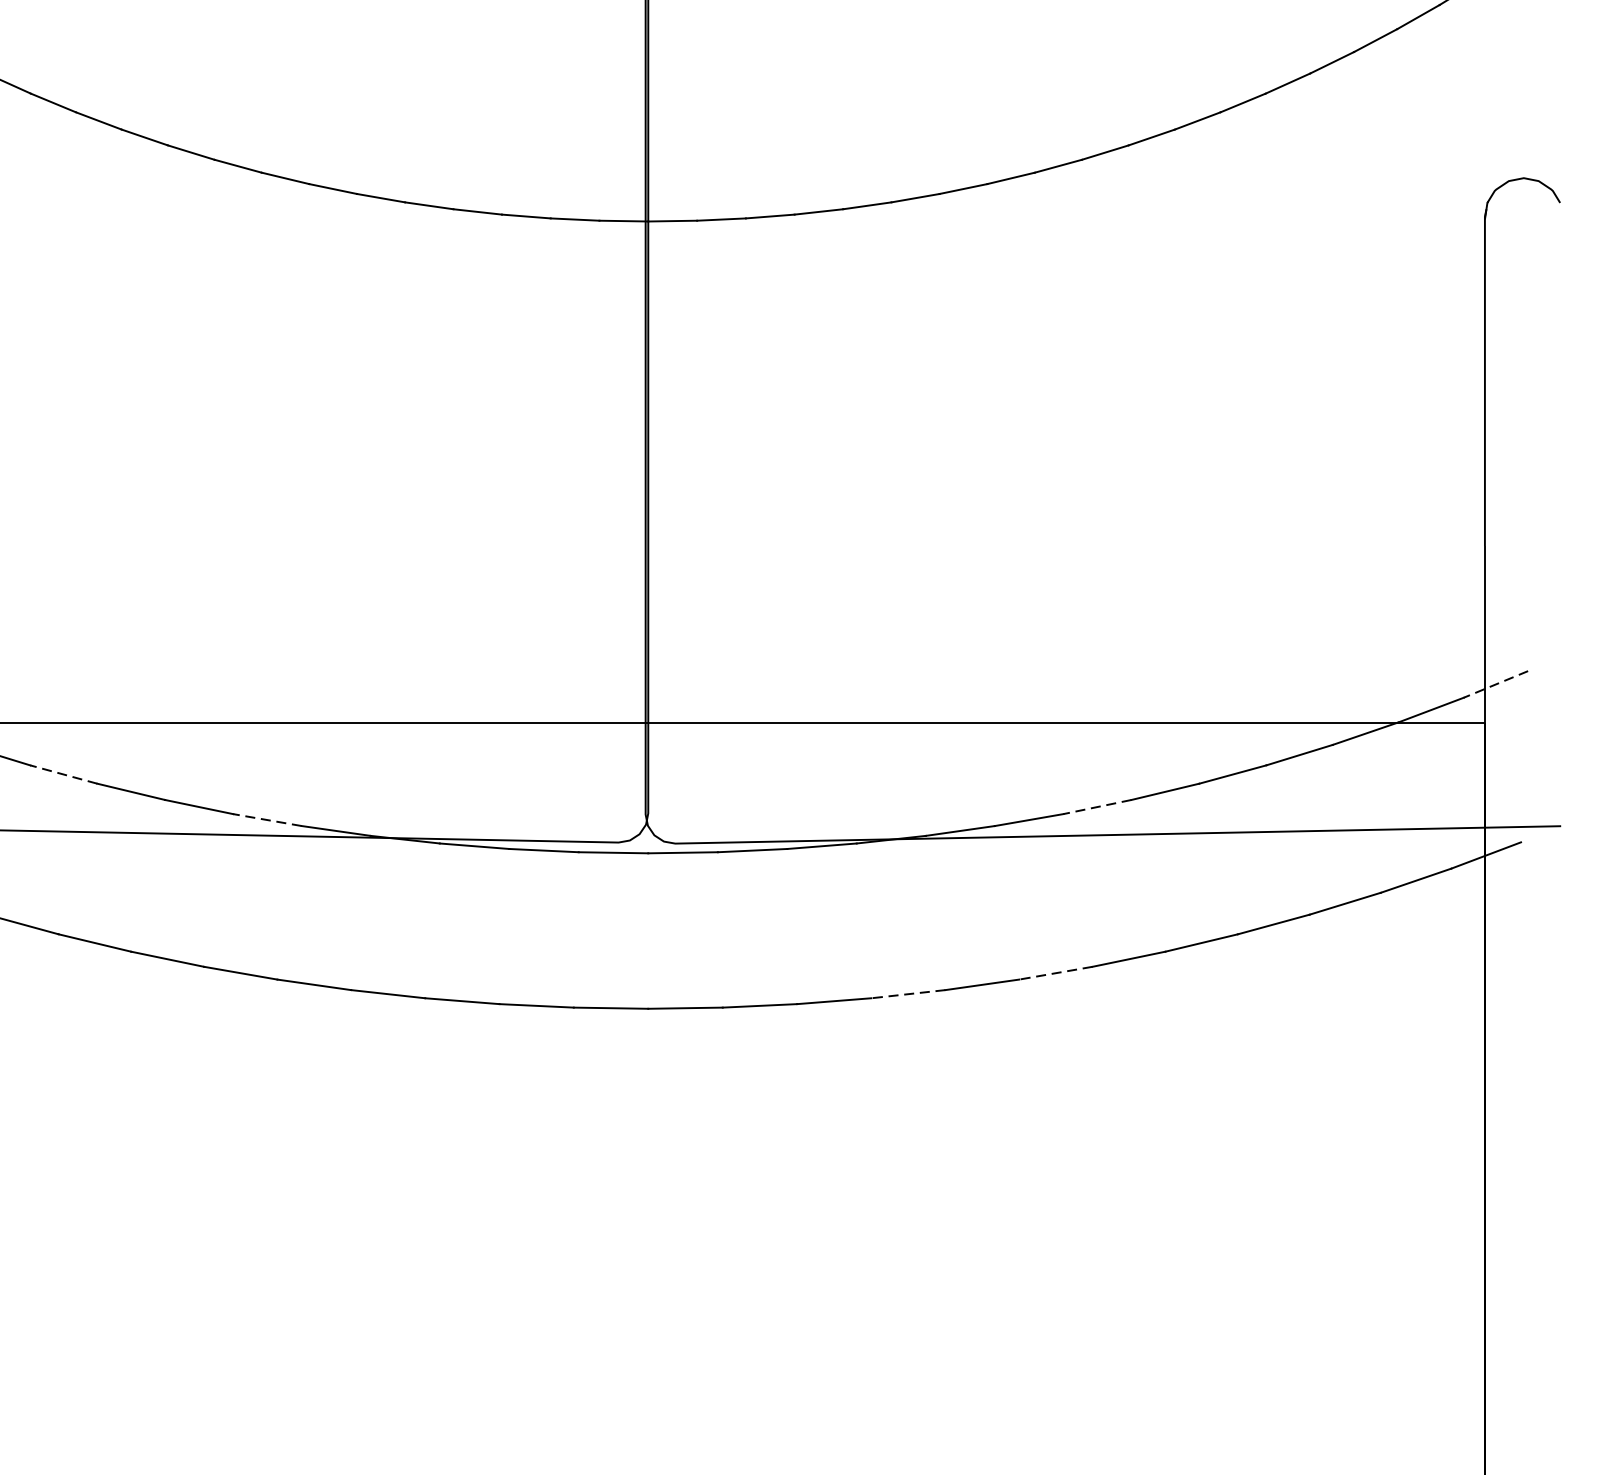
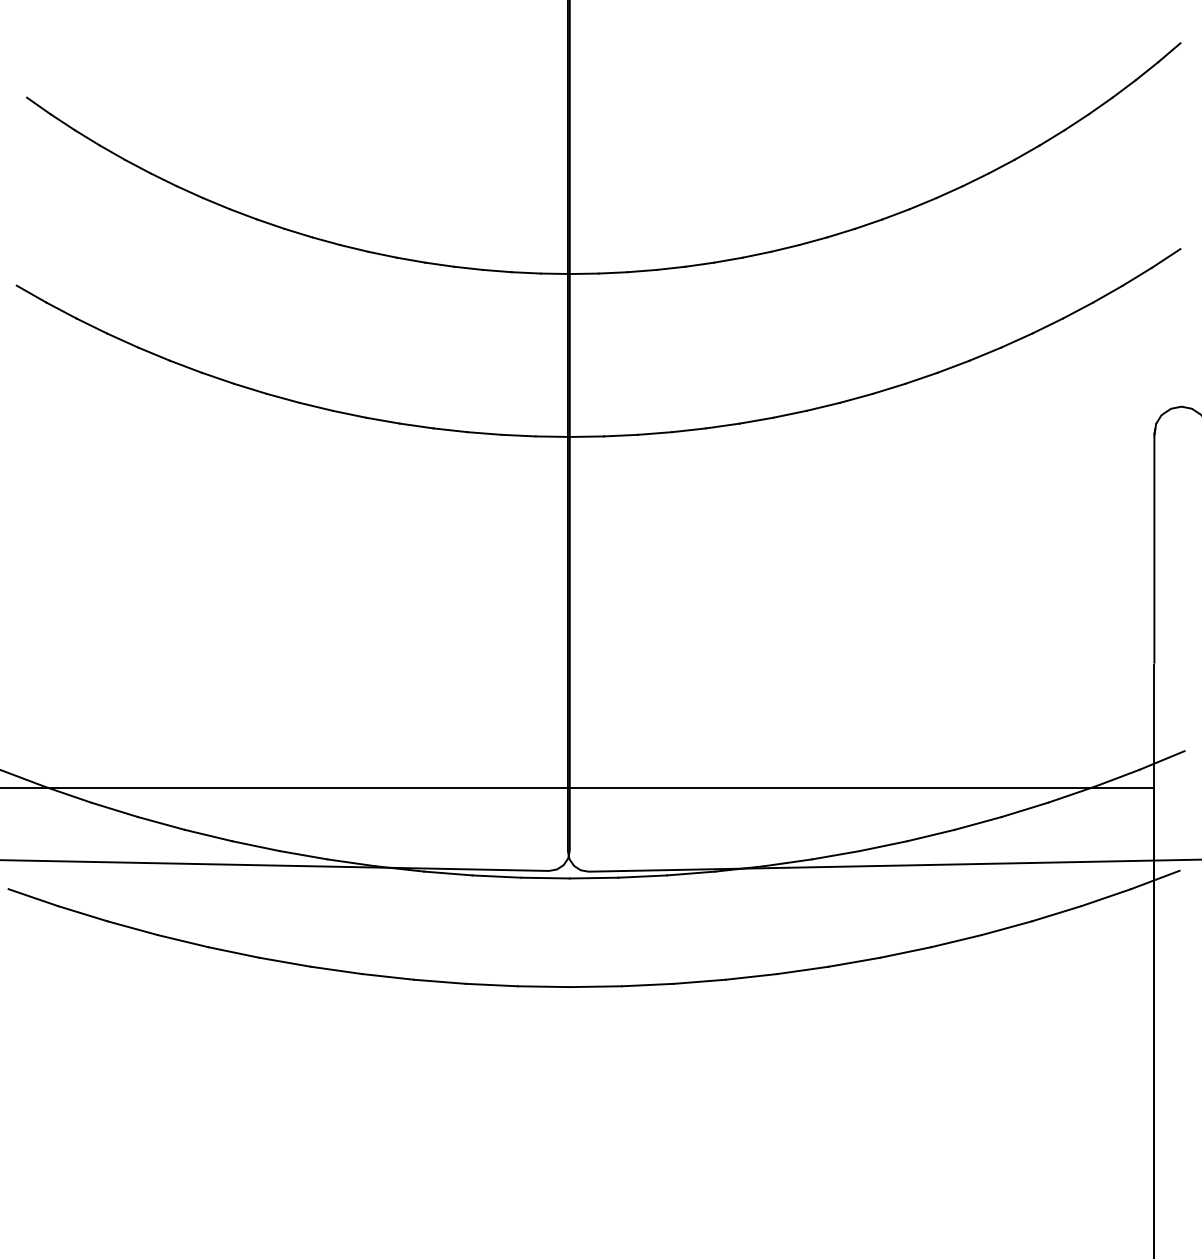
line: (1495, 684) -> (1161, 760), dashed -> solid
line: (62, 774) -> (160, 823), dashed -> solid
line: (1097, 807) -> (883, 846), dashed -> solid
line: (267, 820) -> (303, 855), dashed -> solid
line: (1055, 973) -> (854, 962), dashed -> solid
line: (908, 993) -> (751, 976), dashed -> solid

